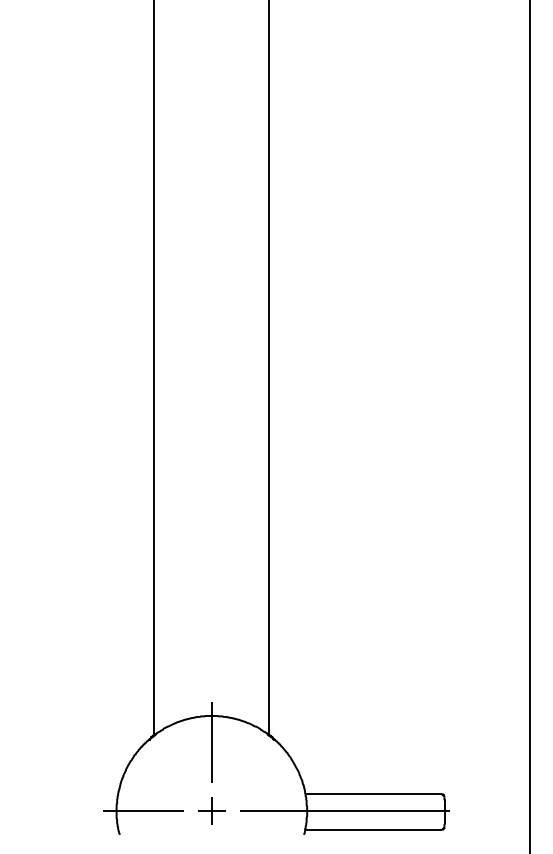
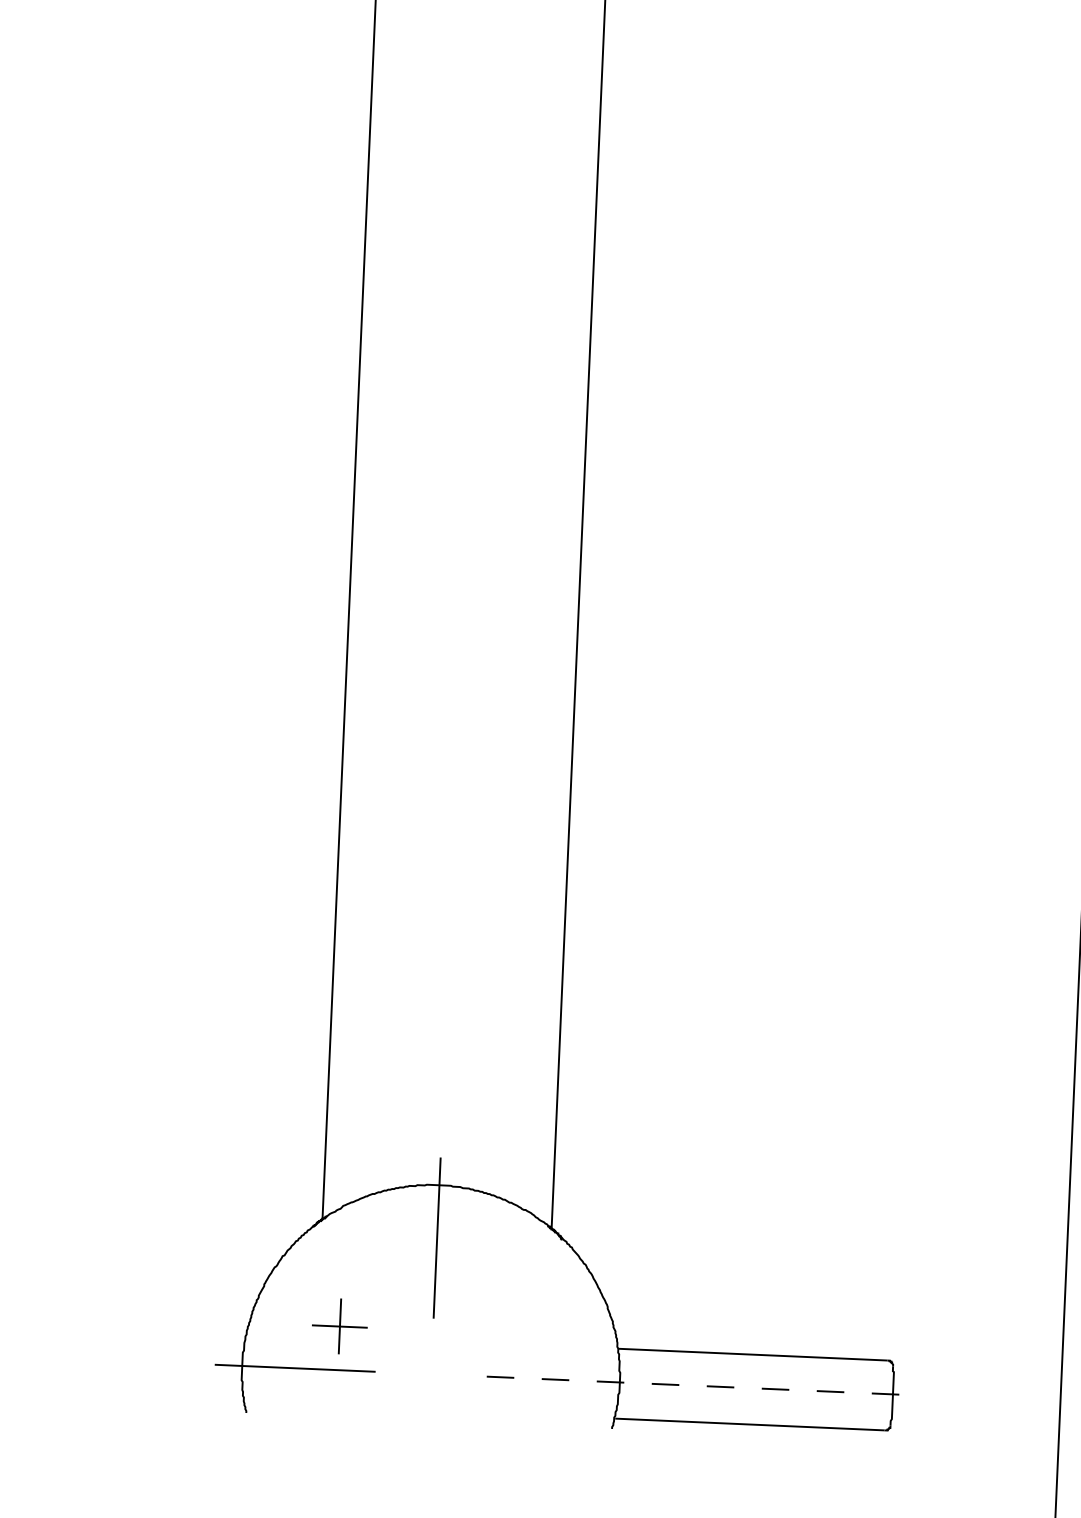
part: (211, 810) -> (339, 1324), moved
line: (345, 811) -> (695, 1386), solid -> dashed

